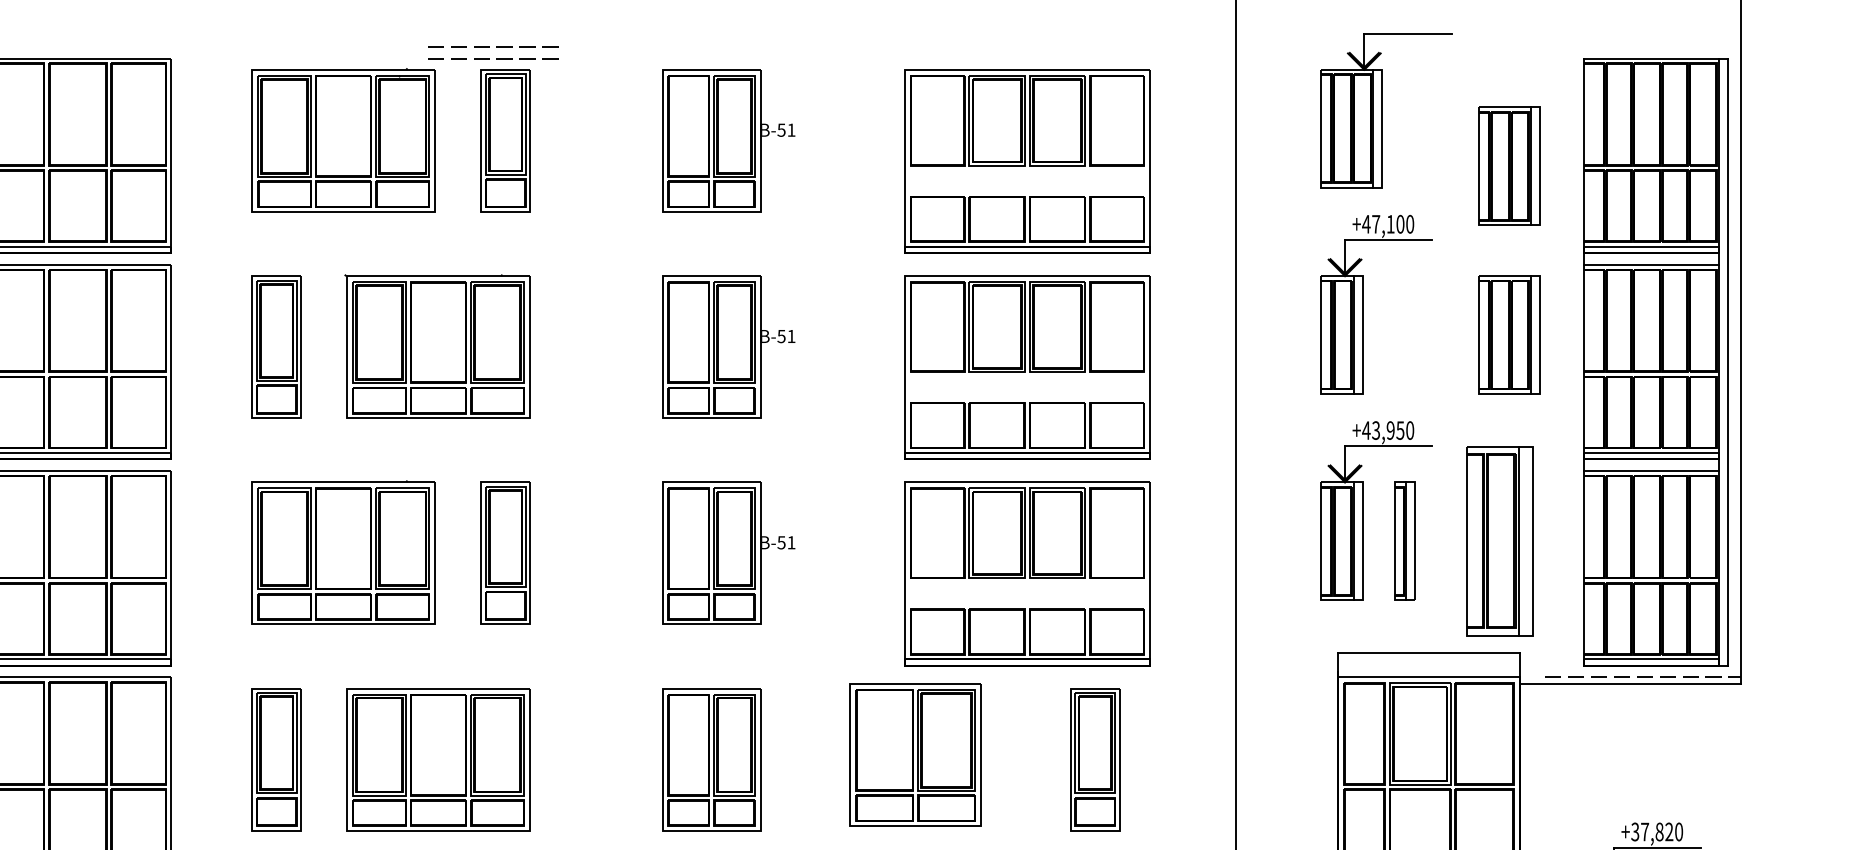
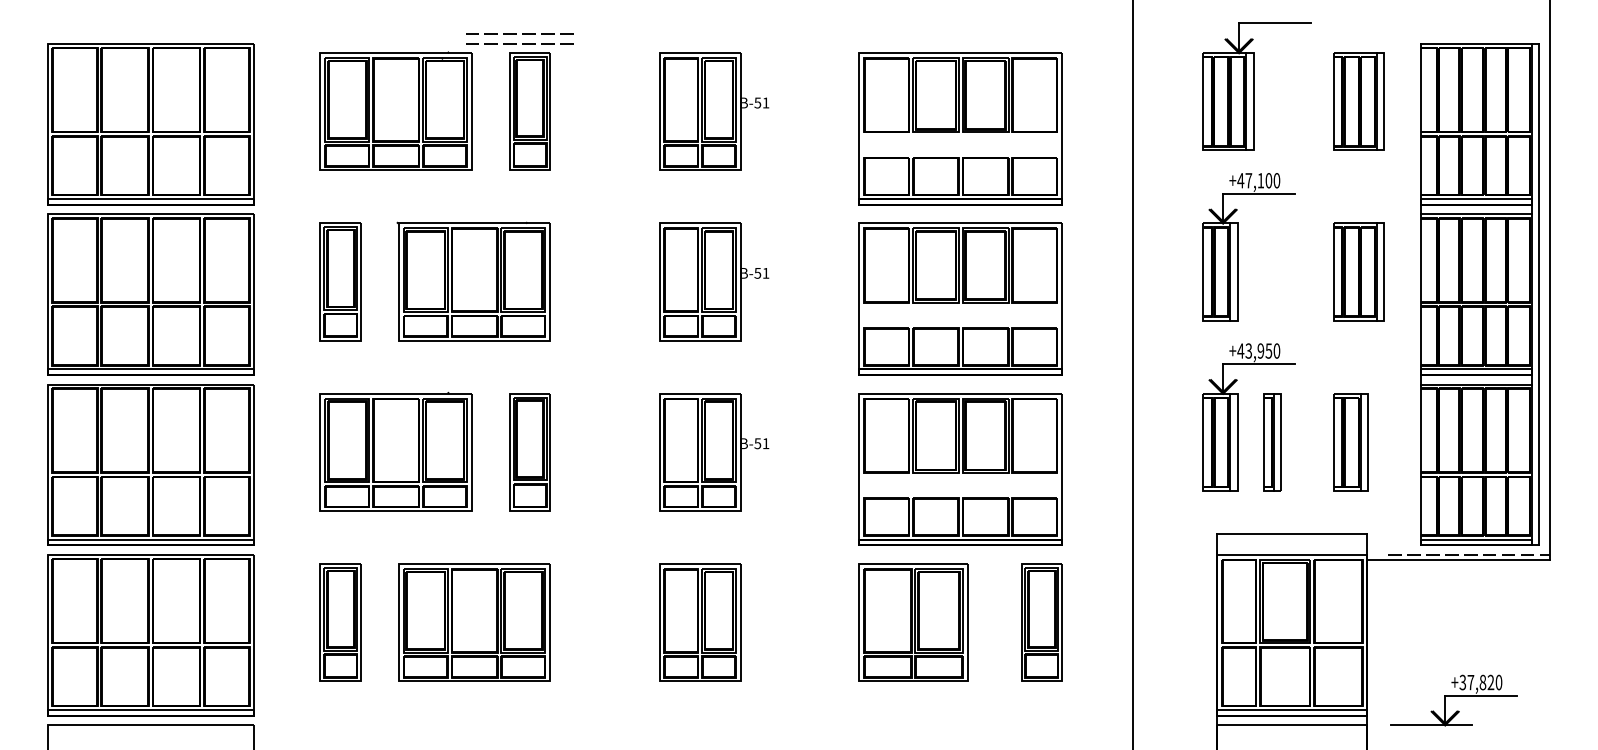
part: (1508, 165) -> (1358, 101), moved
part: (1499, 541) -> (1350, 442), size x0.62
part: (915, 754) -> (913, 622), moved
part: (1094, 759) -> (1041, 622), moved

